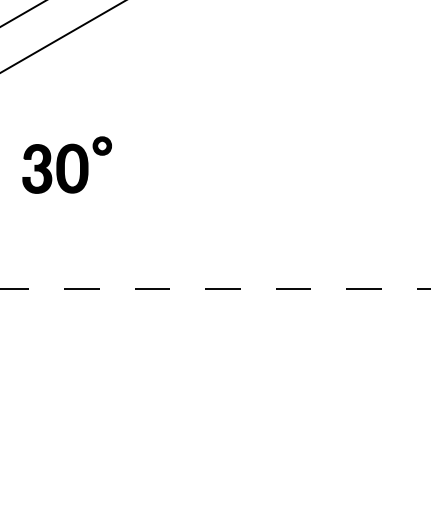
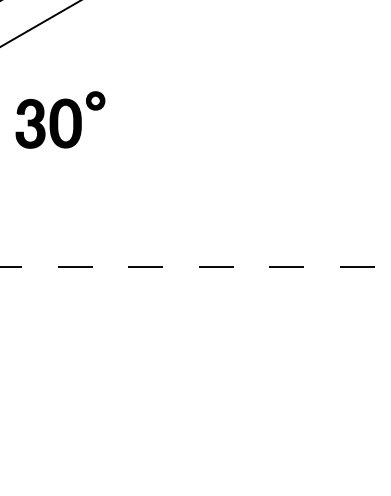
part: (66, 164) -> (59, 119), moved

